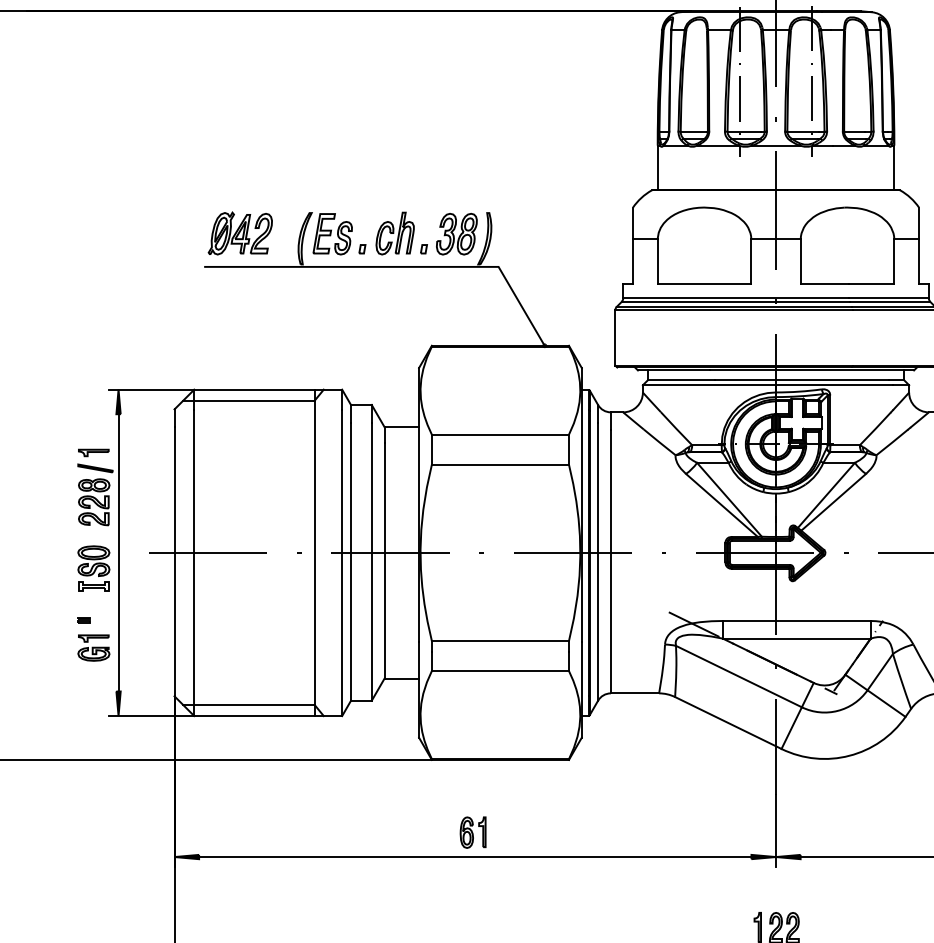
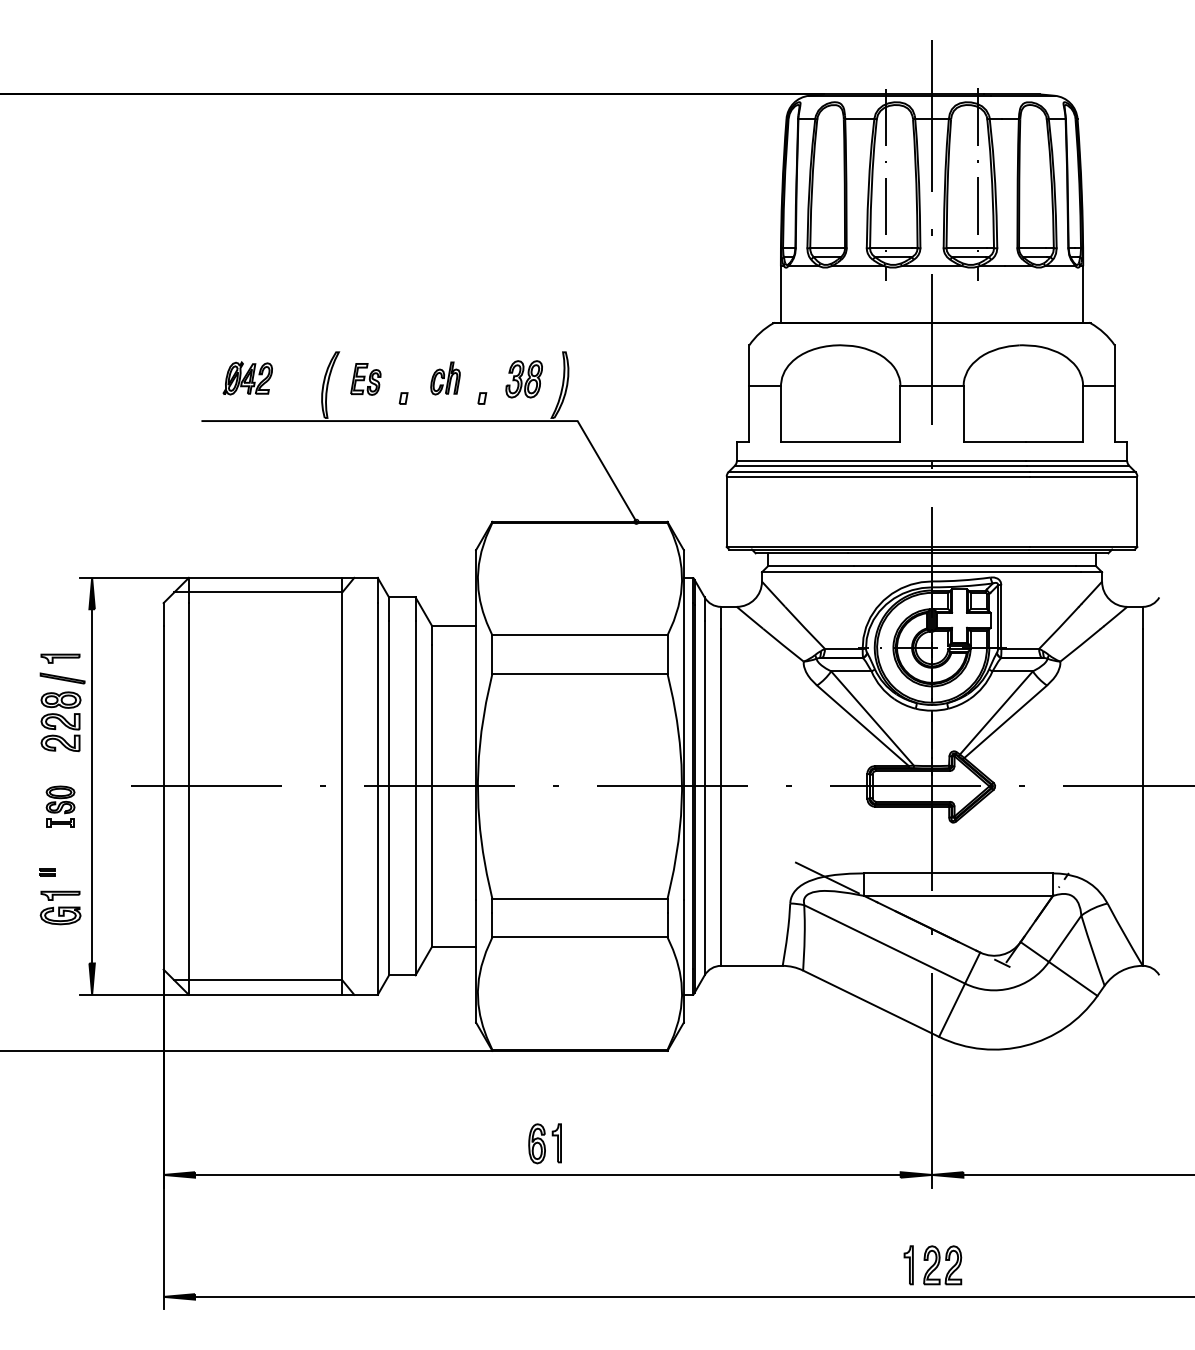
part: (240, 233) -> (247, 378), size x0.6
part: (395, 233) -> (445, 378), size x0.6
part: (332, 234) -> (365, 379), size x0.6
part: (456, 234) -> (523, 379), size x0.7
part: (93, 568) -> (60, 806), size x0.7

